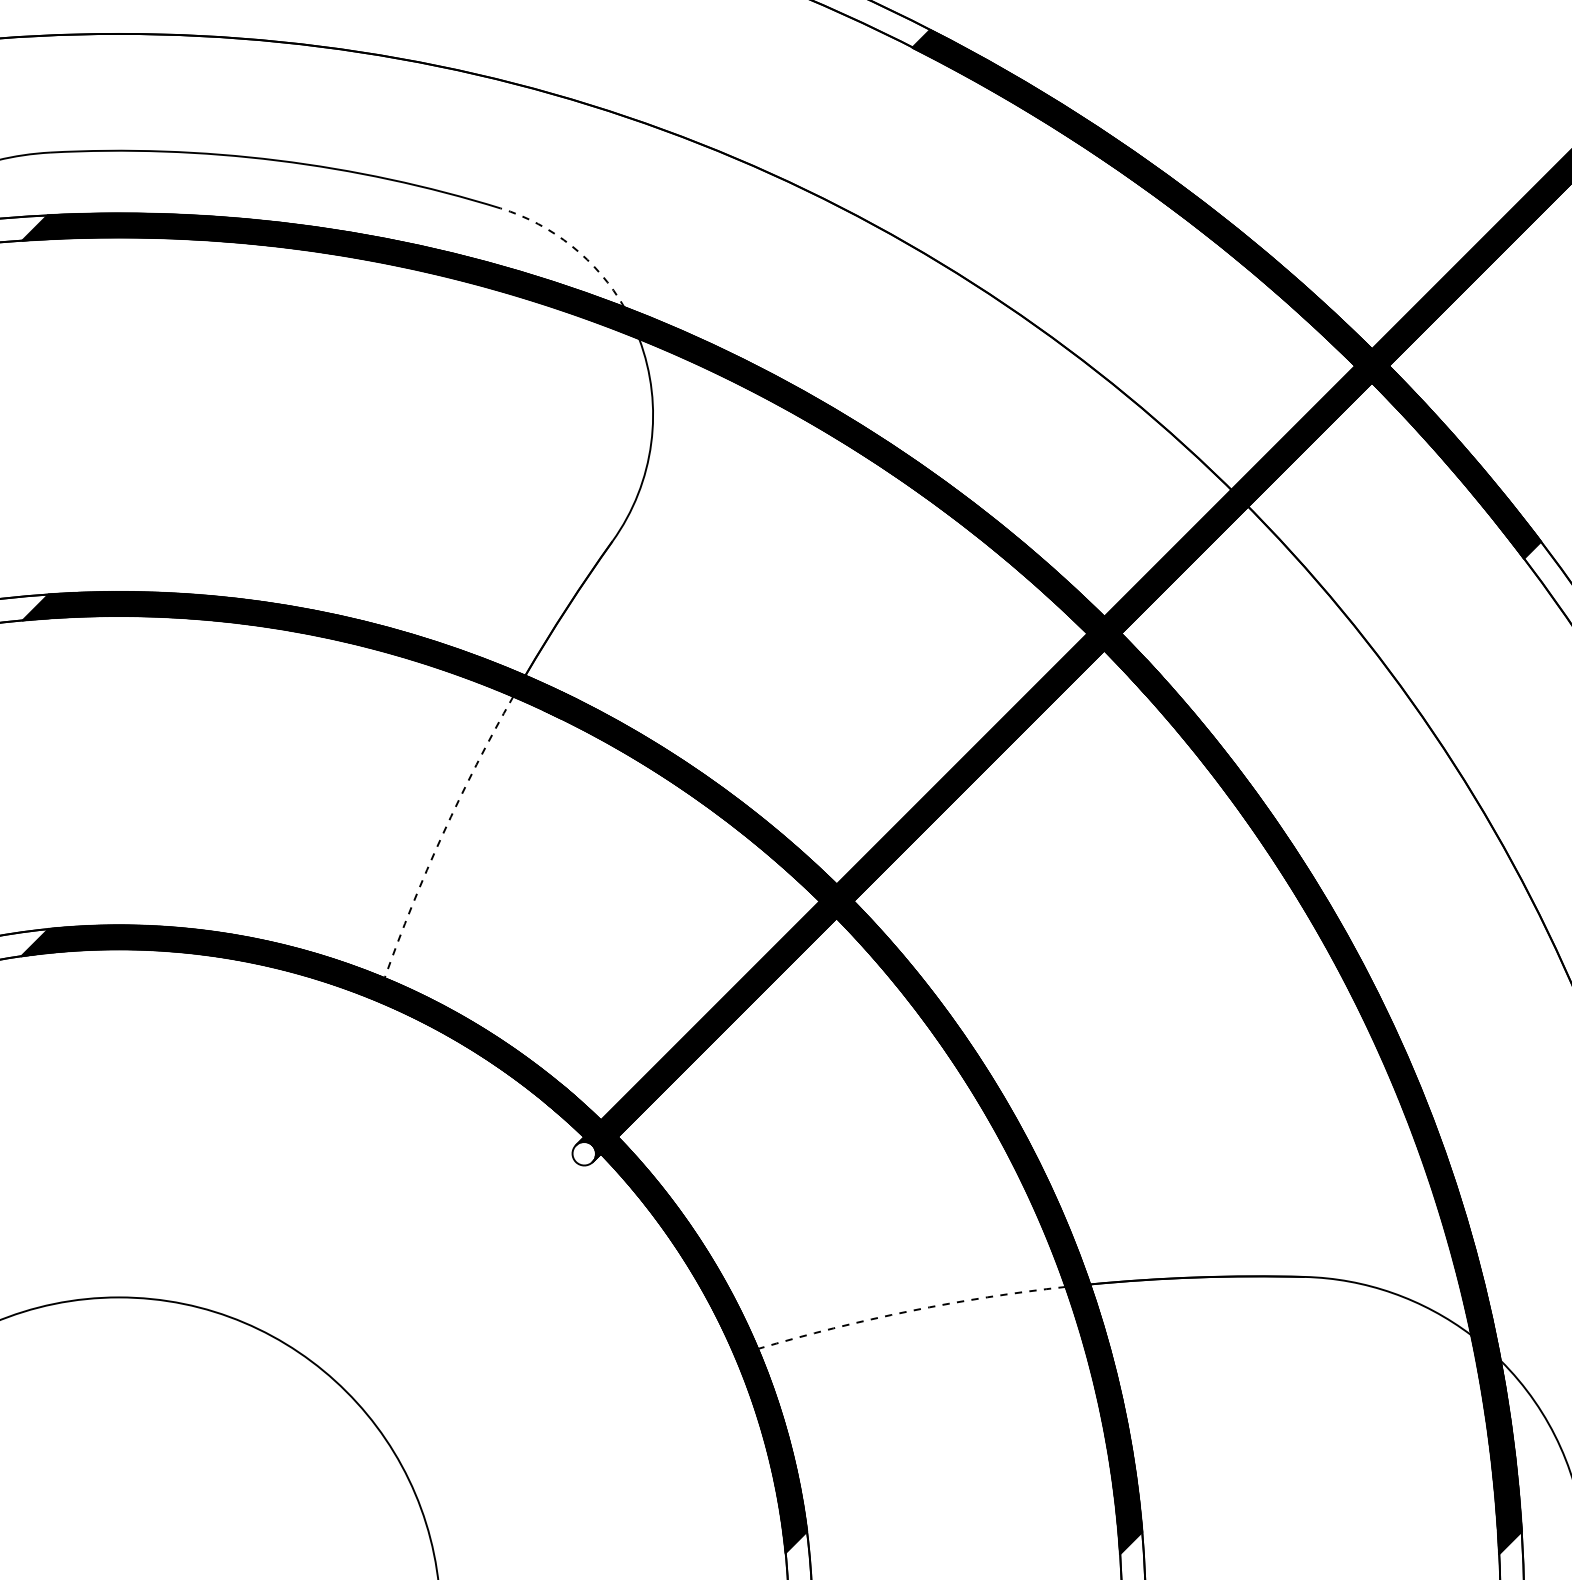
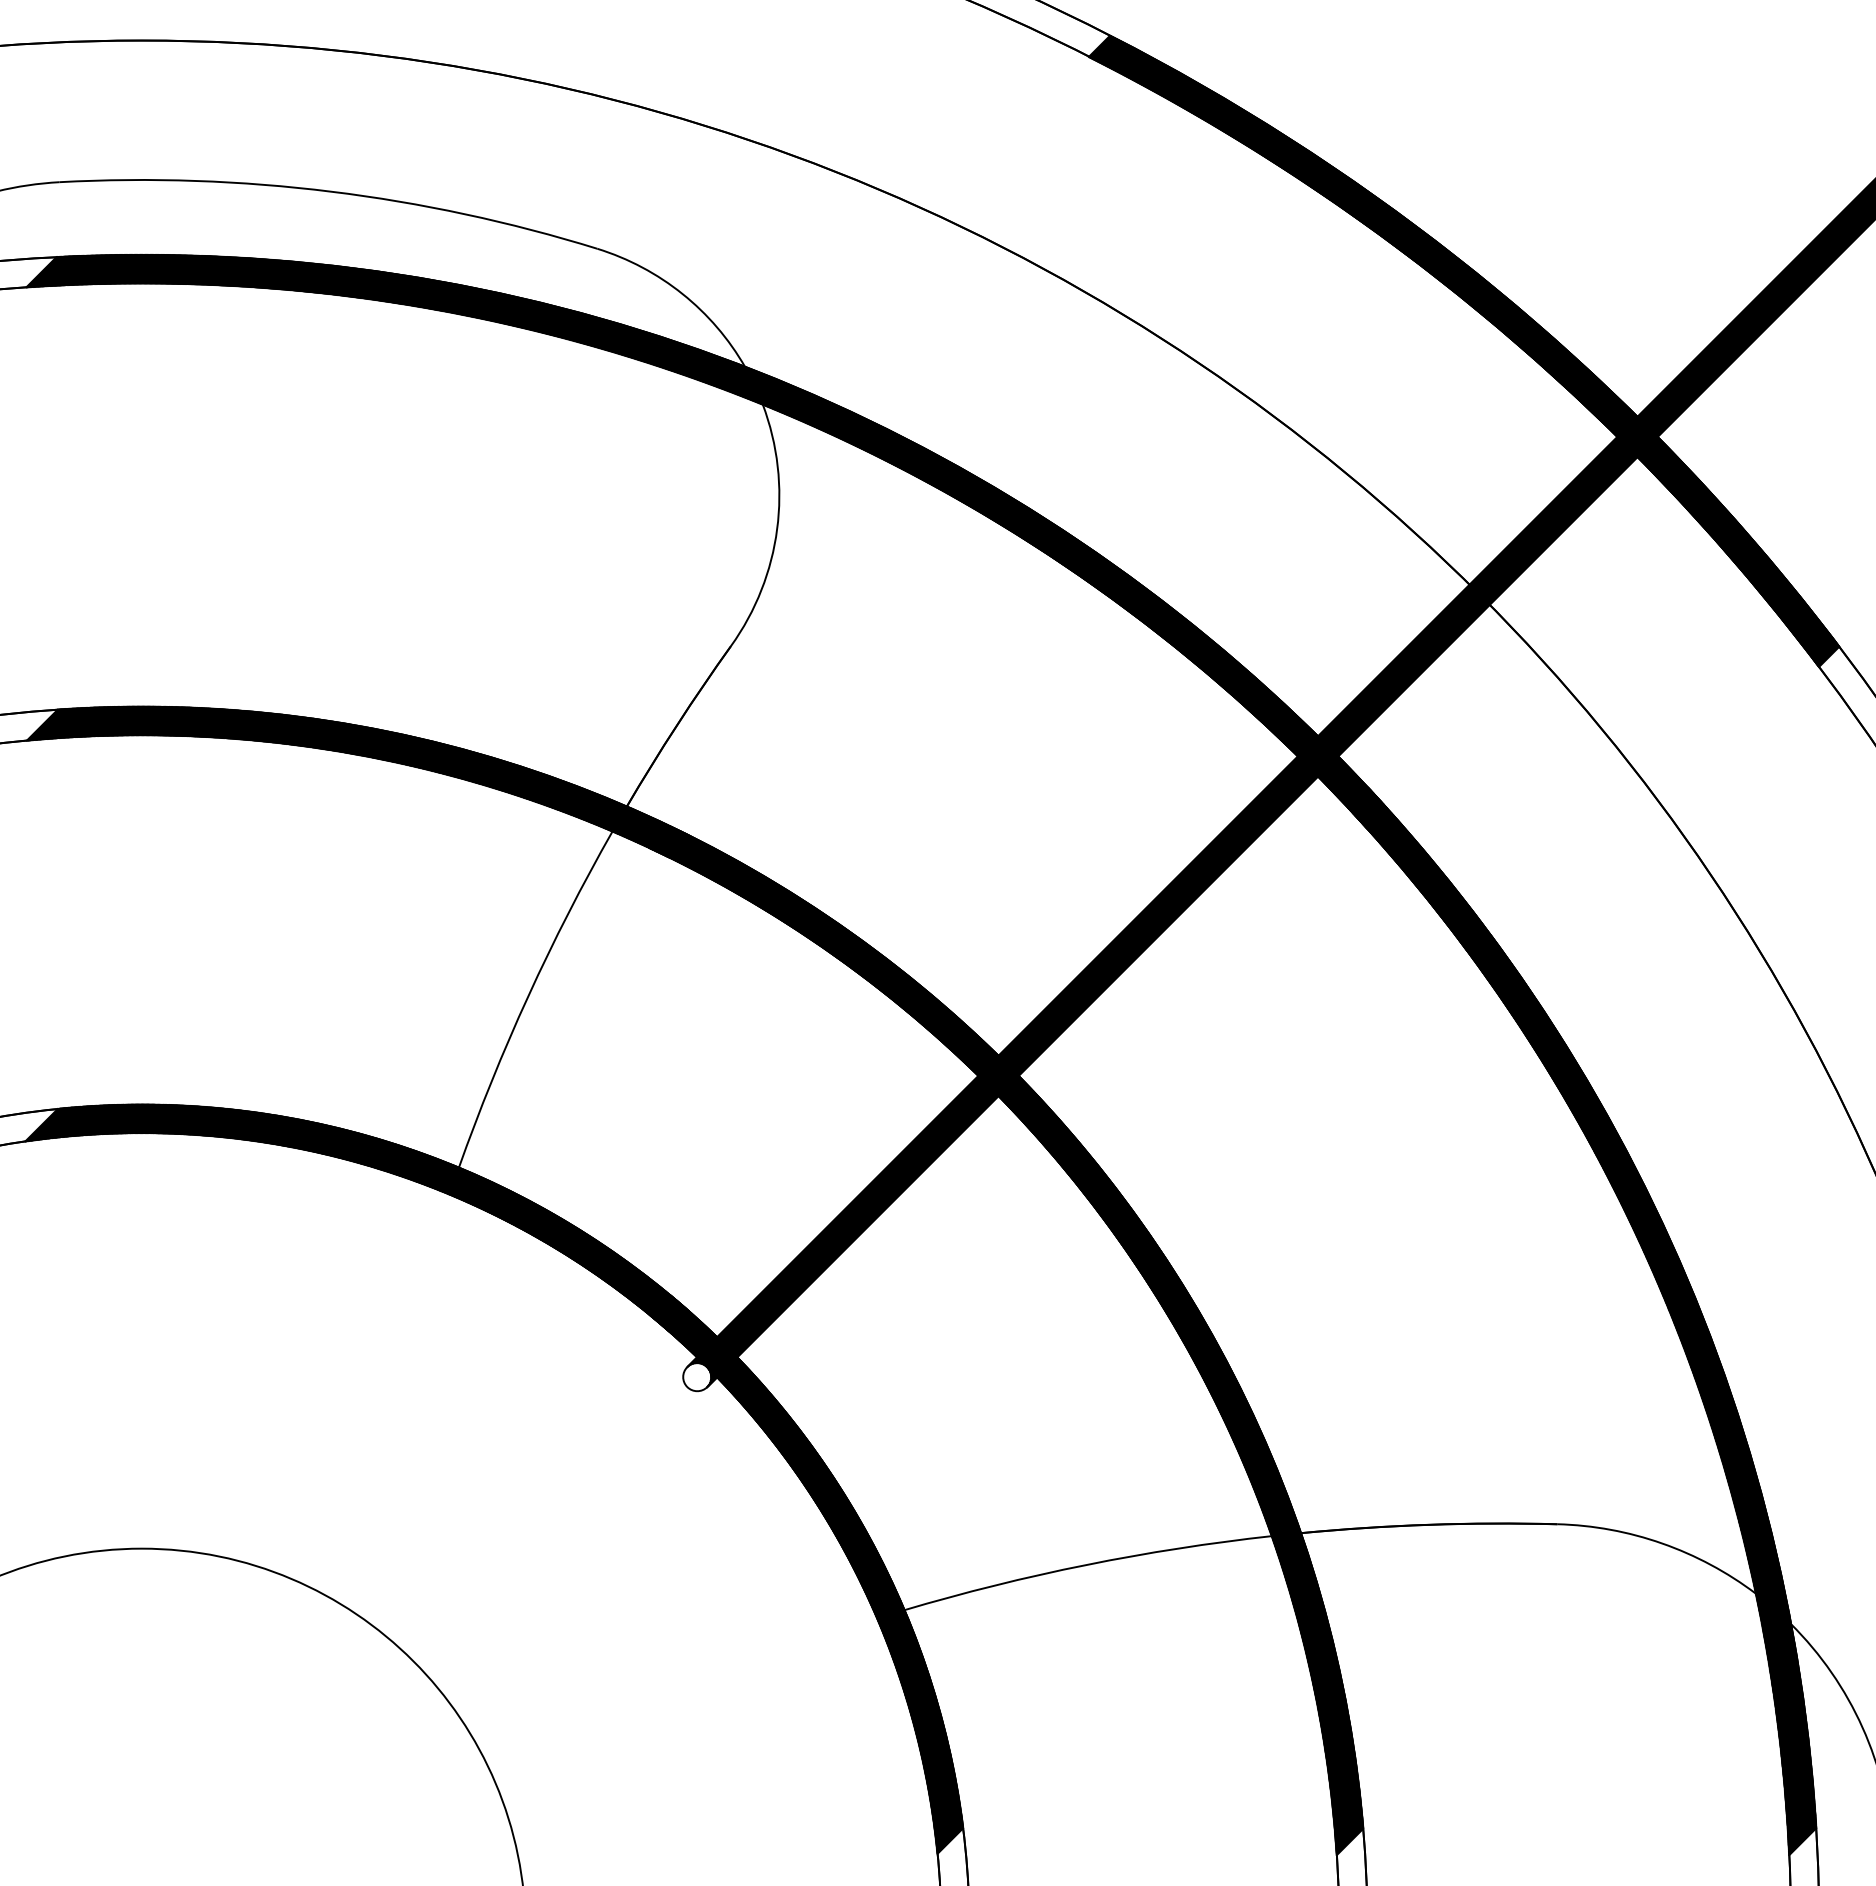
arc: (571, 245) -> (682, 293), dashed -> solid
arc: (442, 834) -> (528, 996), dashed -> solid
arc: (910, 1310) -> (1086, 1564), dashed -> solid

